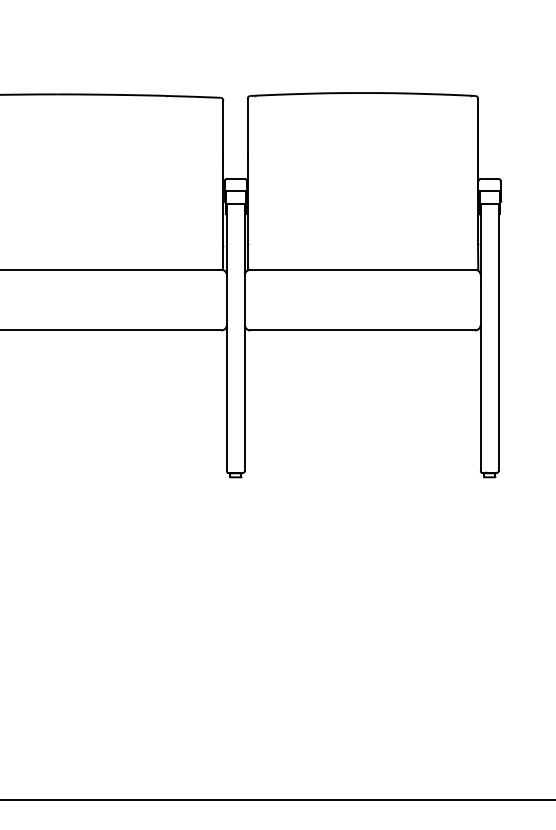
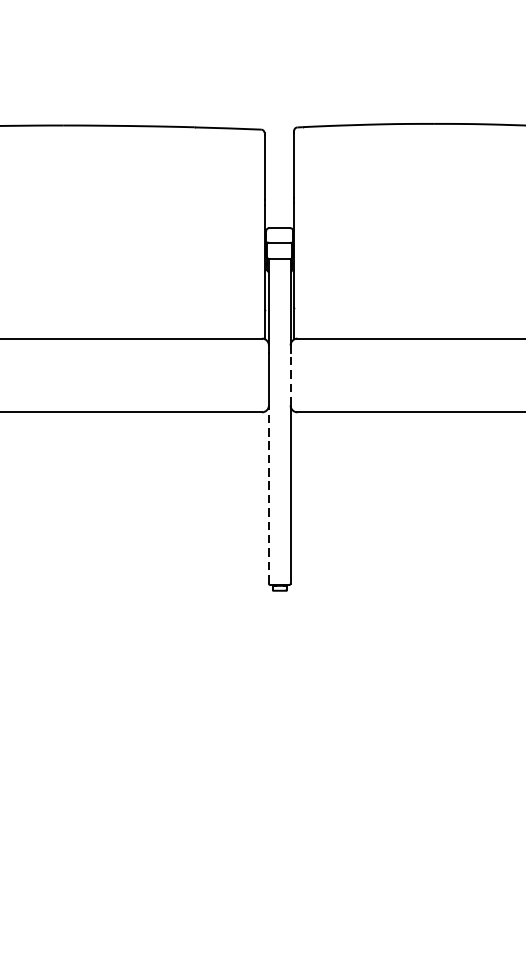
line: (244, 302) -> (290, 378), solid -> dashed
line: (226, 397) -> (268, 493), solid -> dashed

